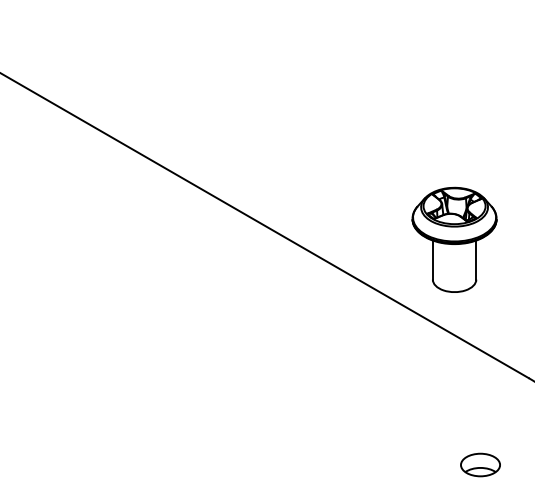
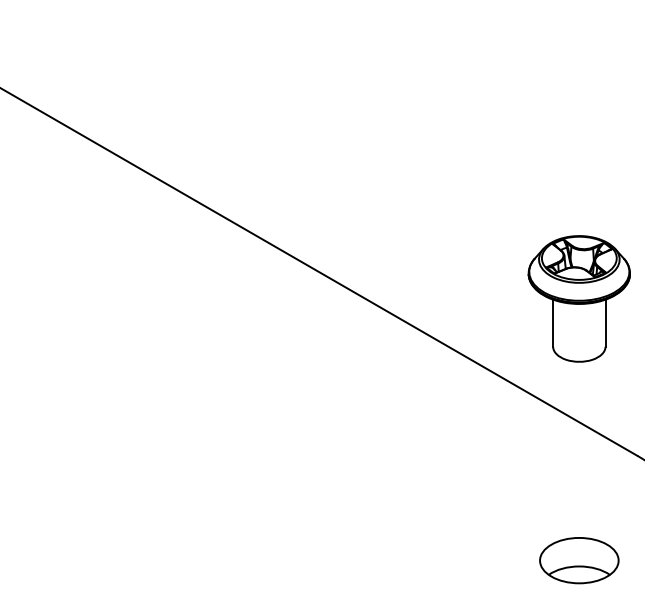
part: (454, 239) -> (579, 298), moved
part: (480, 464) -> (579, 559), size x1.67

